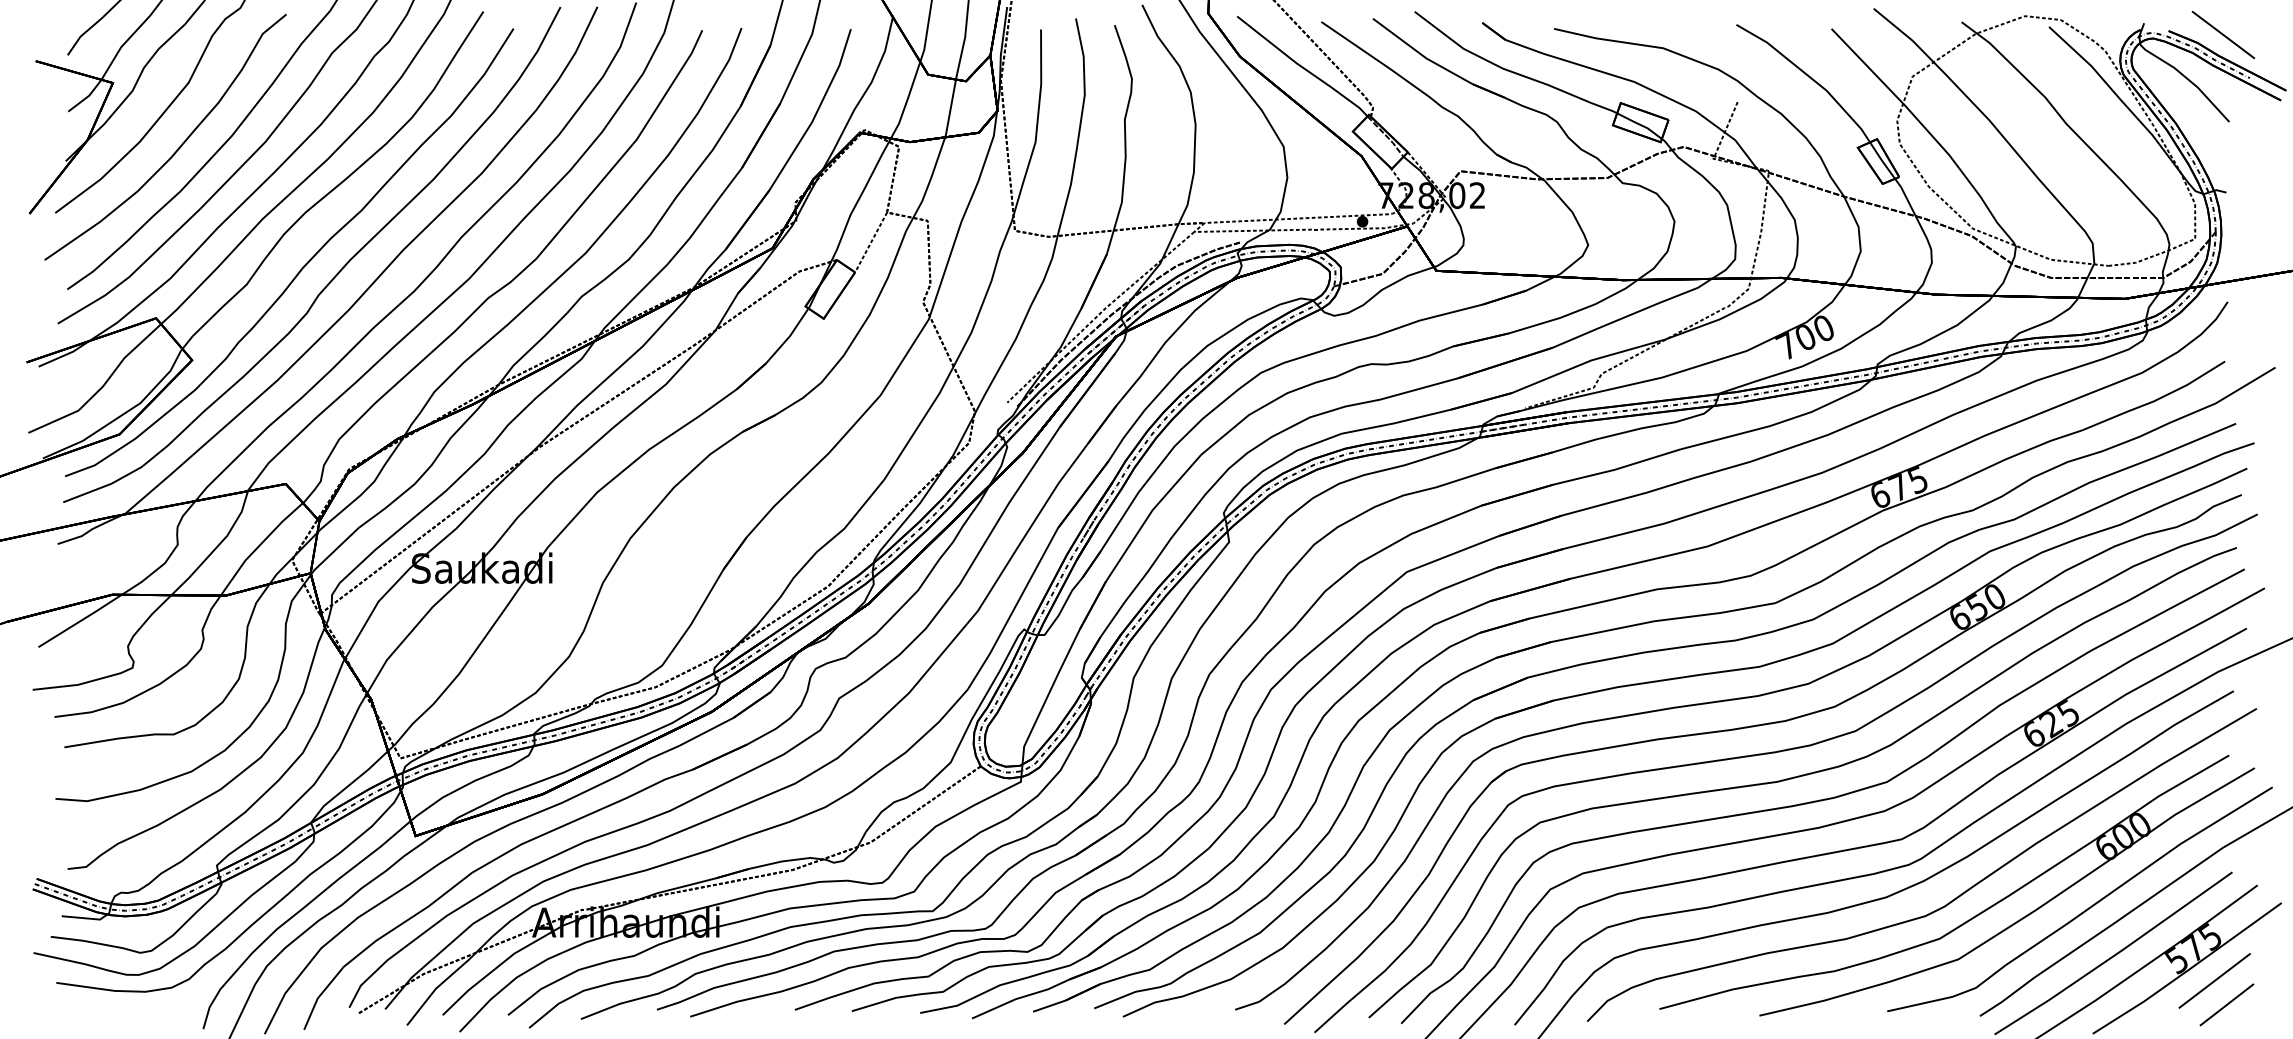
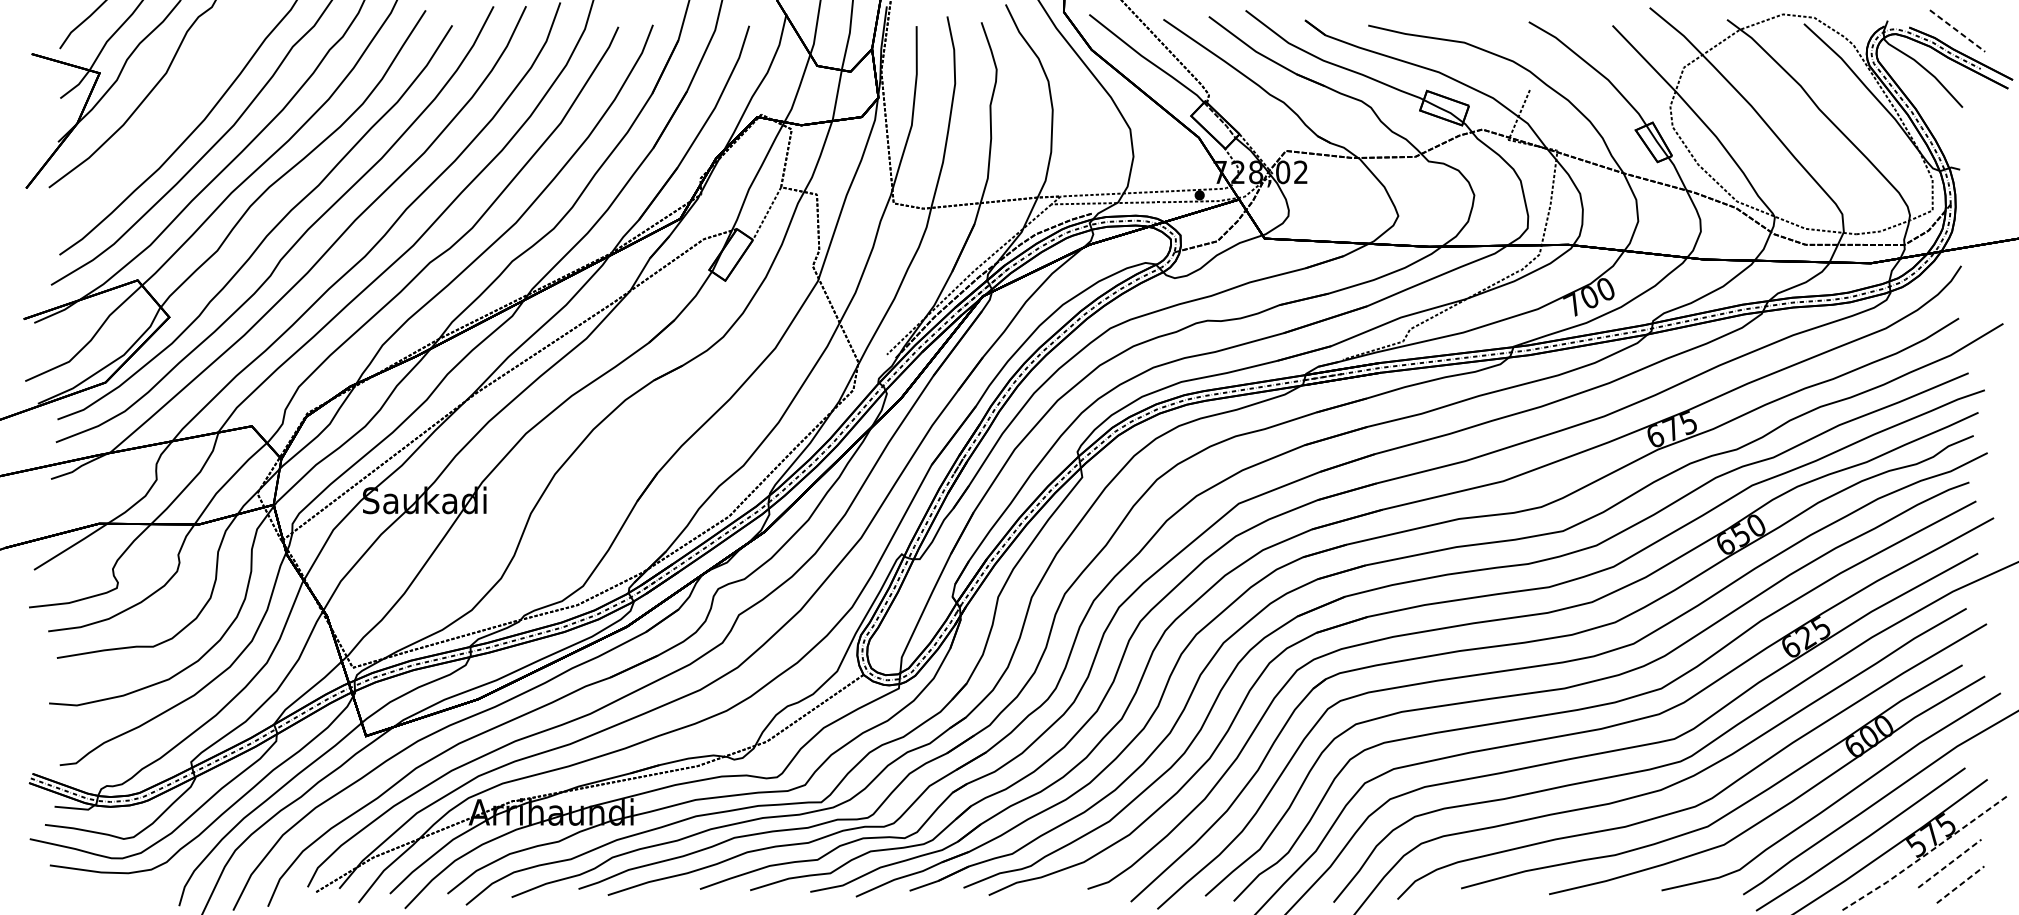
line: (2223, 35) -> (1957, 31), solid -> dashed
curve: (177, 148) -> (156, 130), removed
line: (2188, 970) -> (1926, 854), solid -> dashed
line: (2215, 980) -> (1950, 863), solid -> dashed
line: (2227, 1004) -> (1961, 884), solid -> dashed

